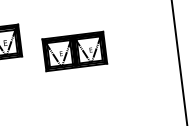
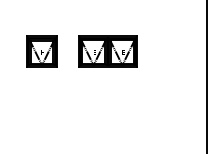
part: (74, 51) -> (107, 51), moved

